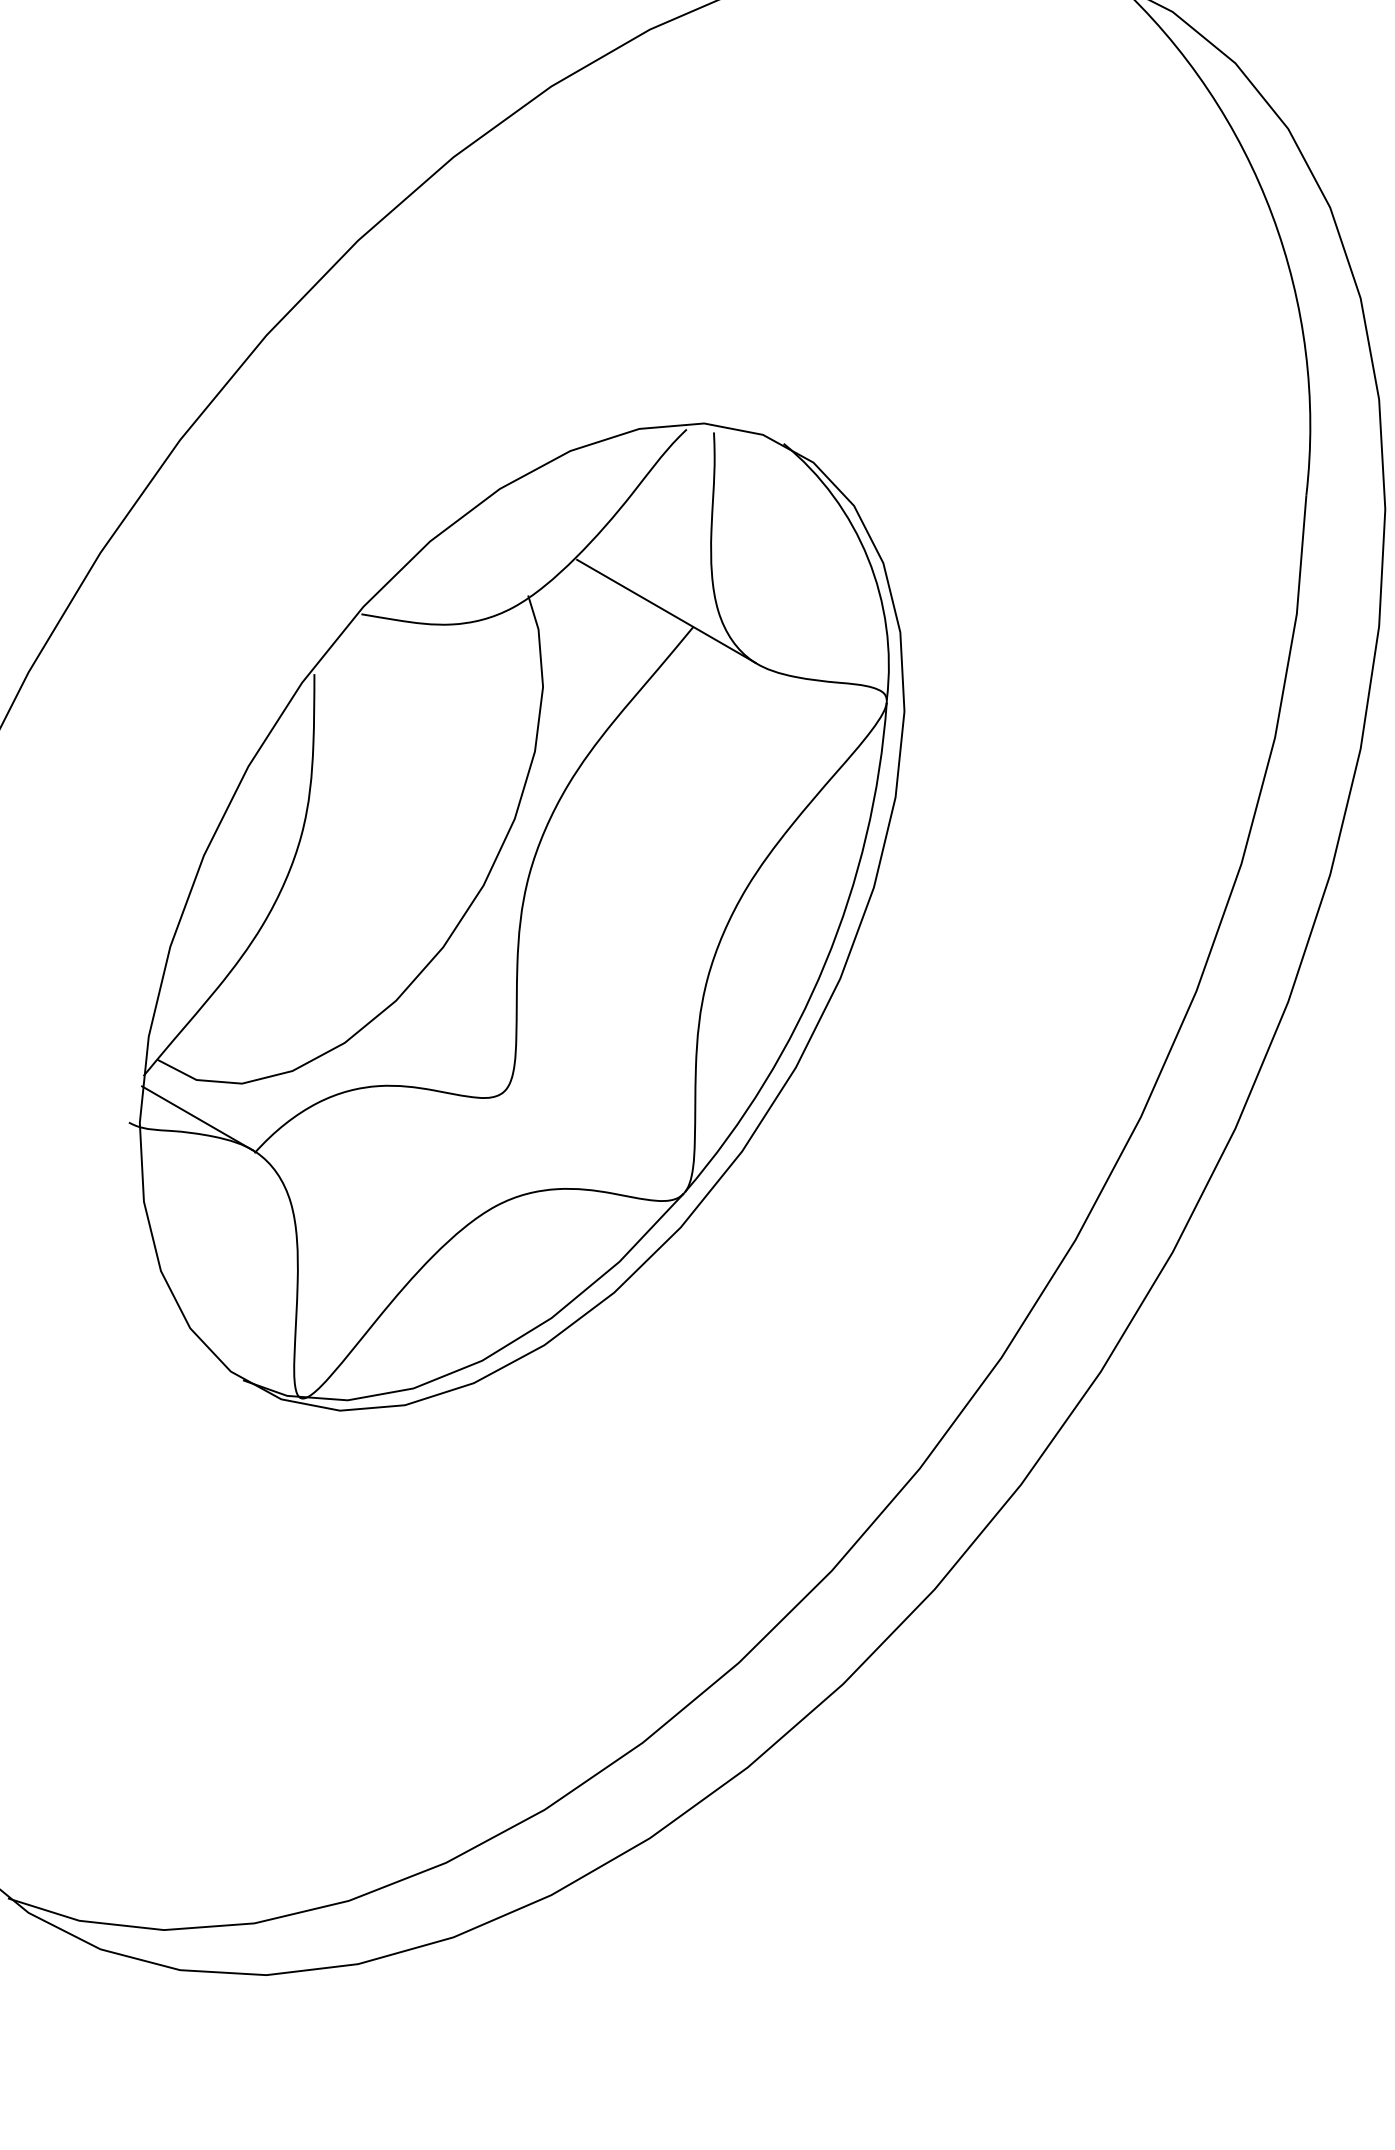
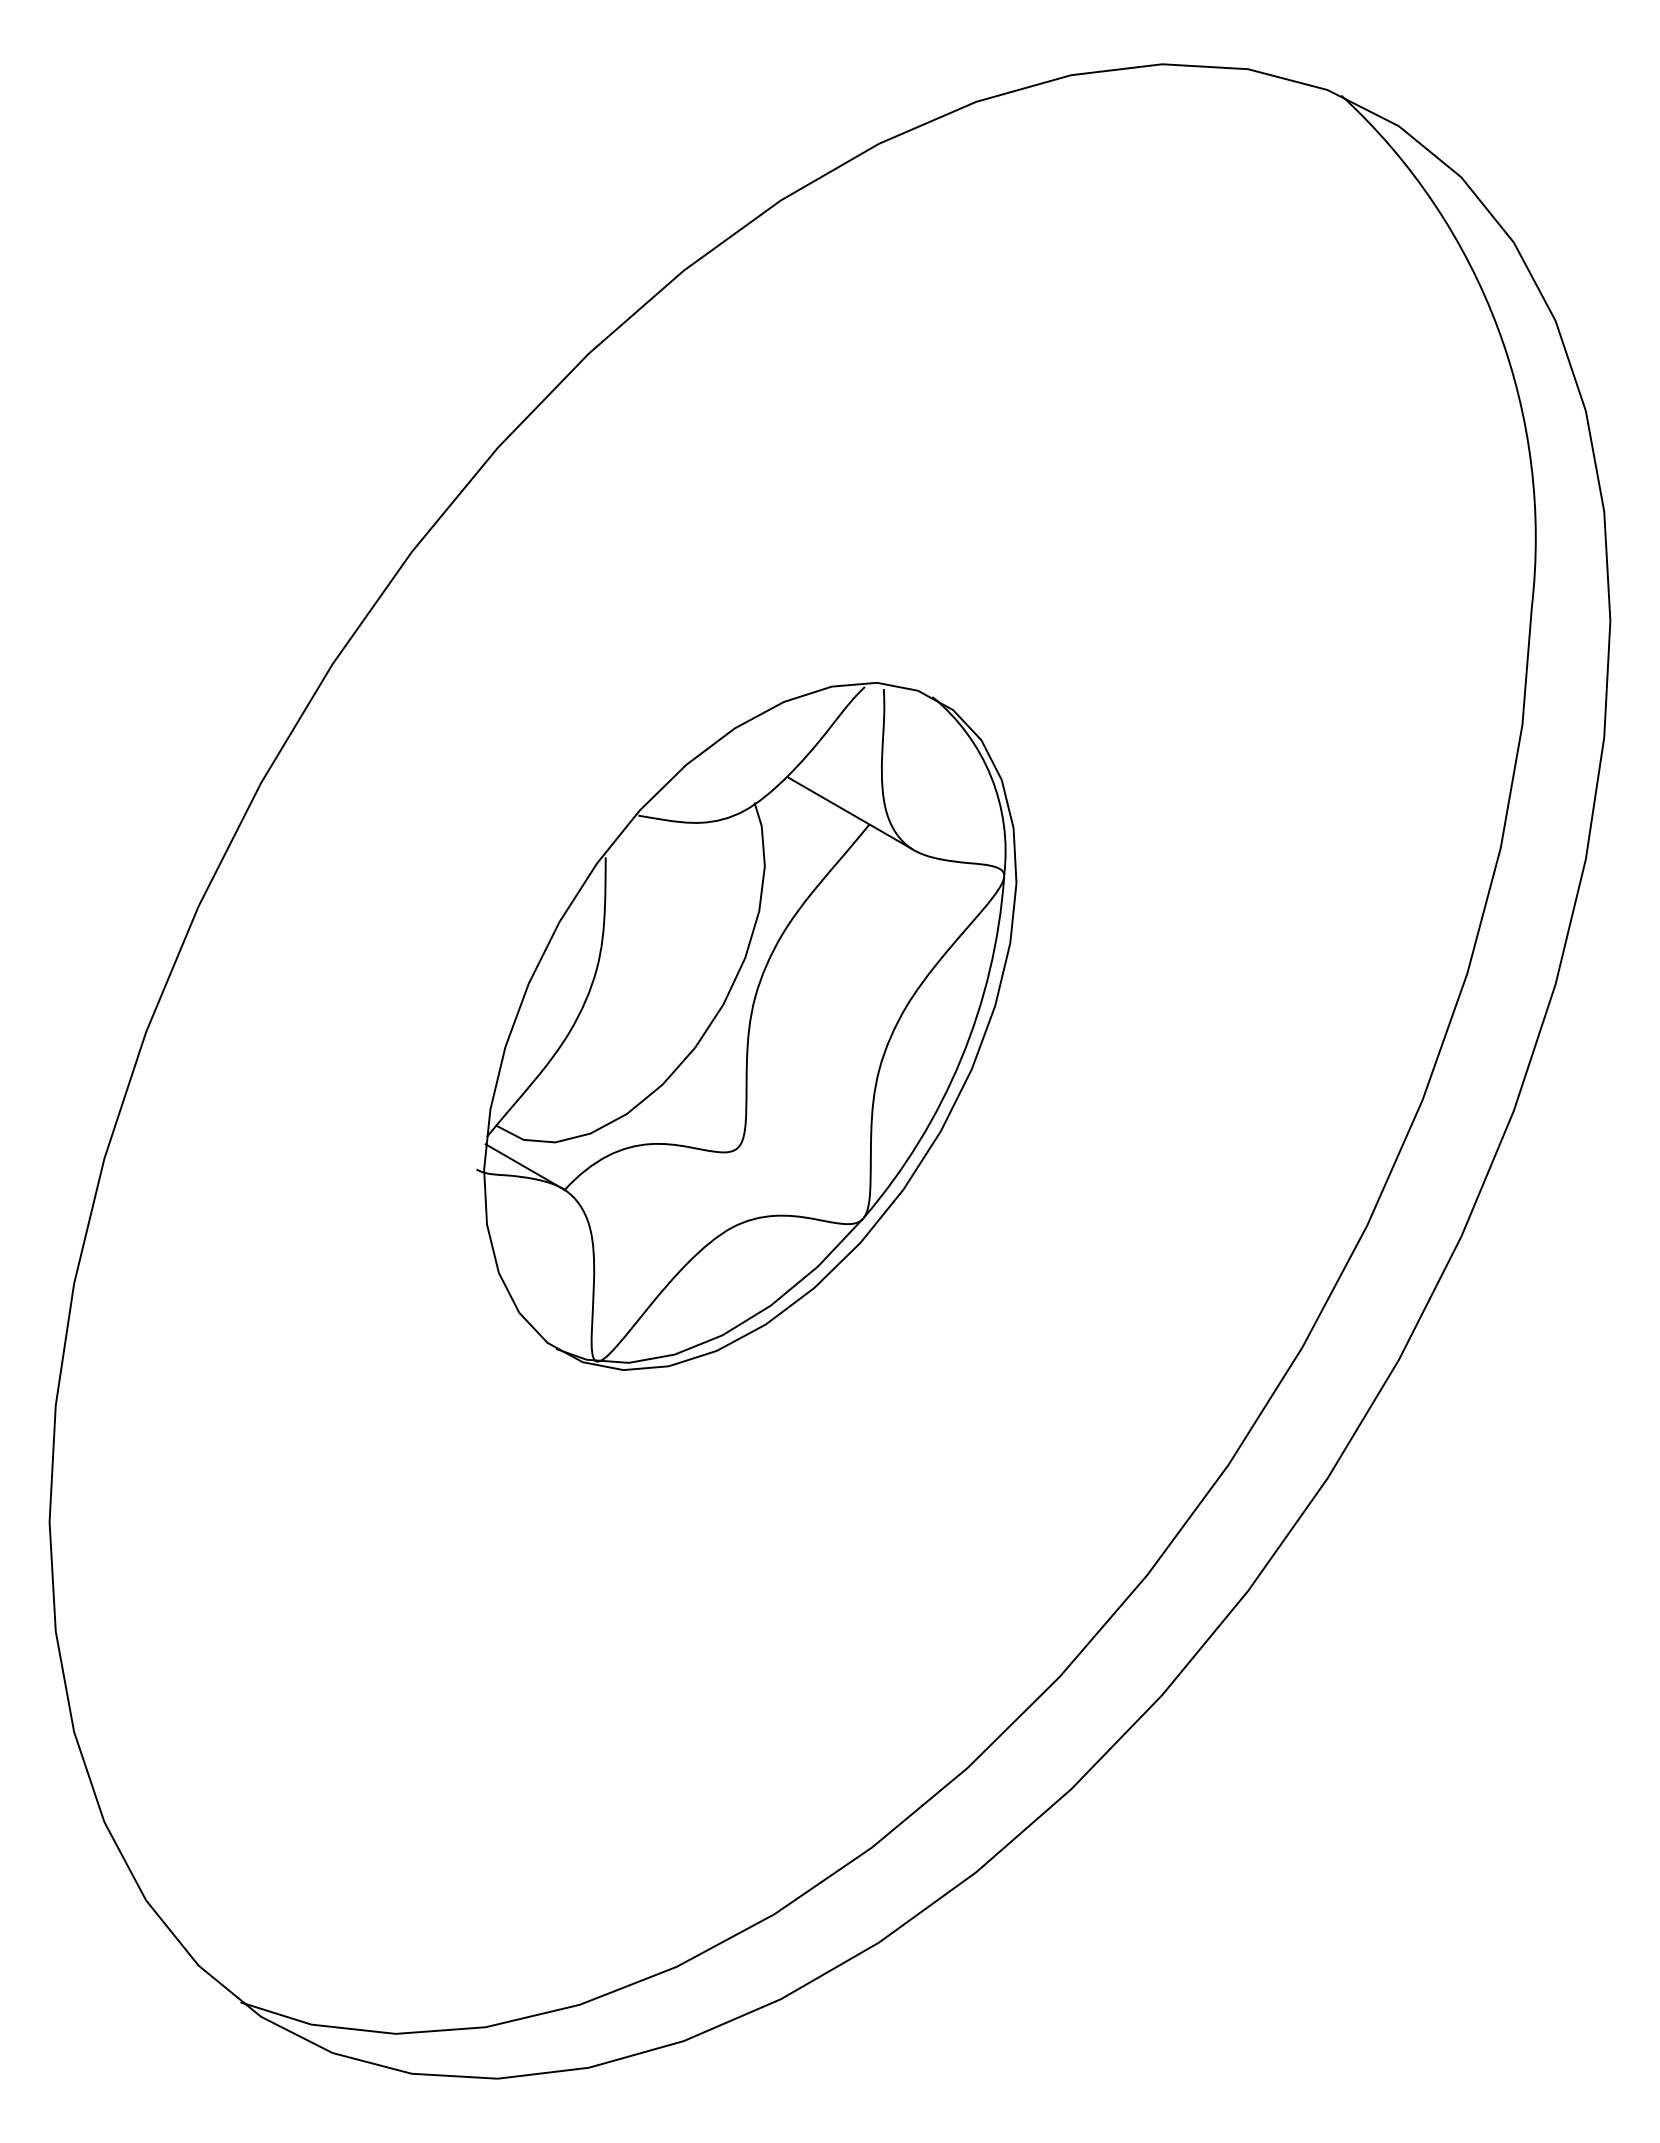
part: (516, 917) -> (746, 1026), size x0.7

